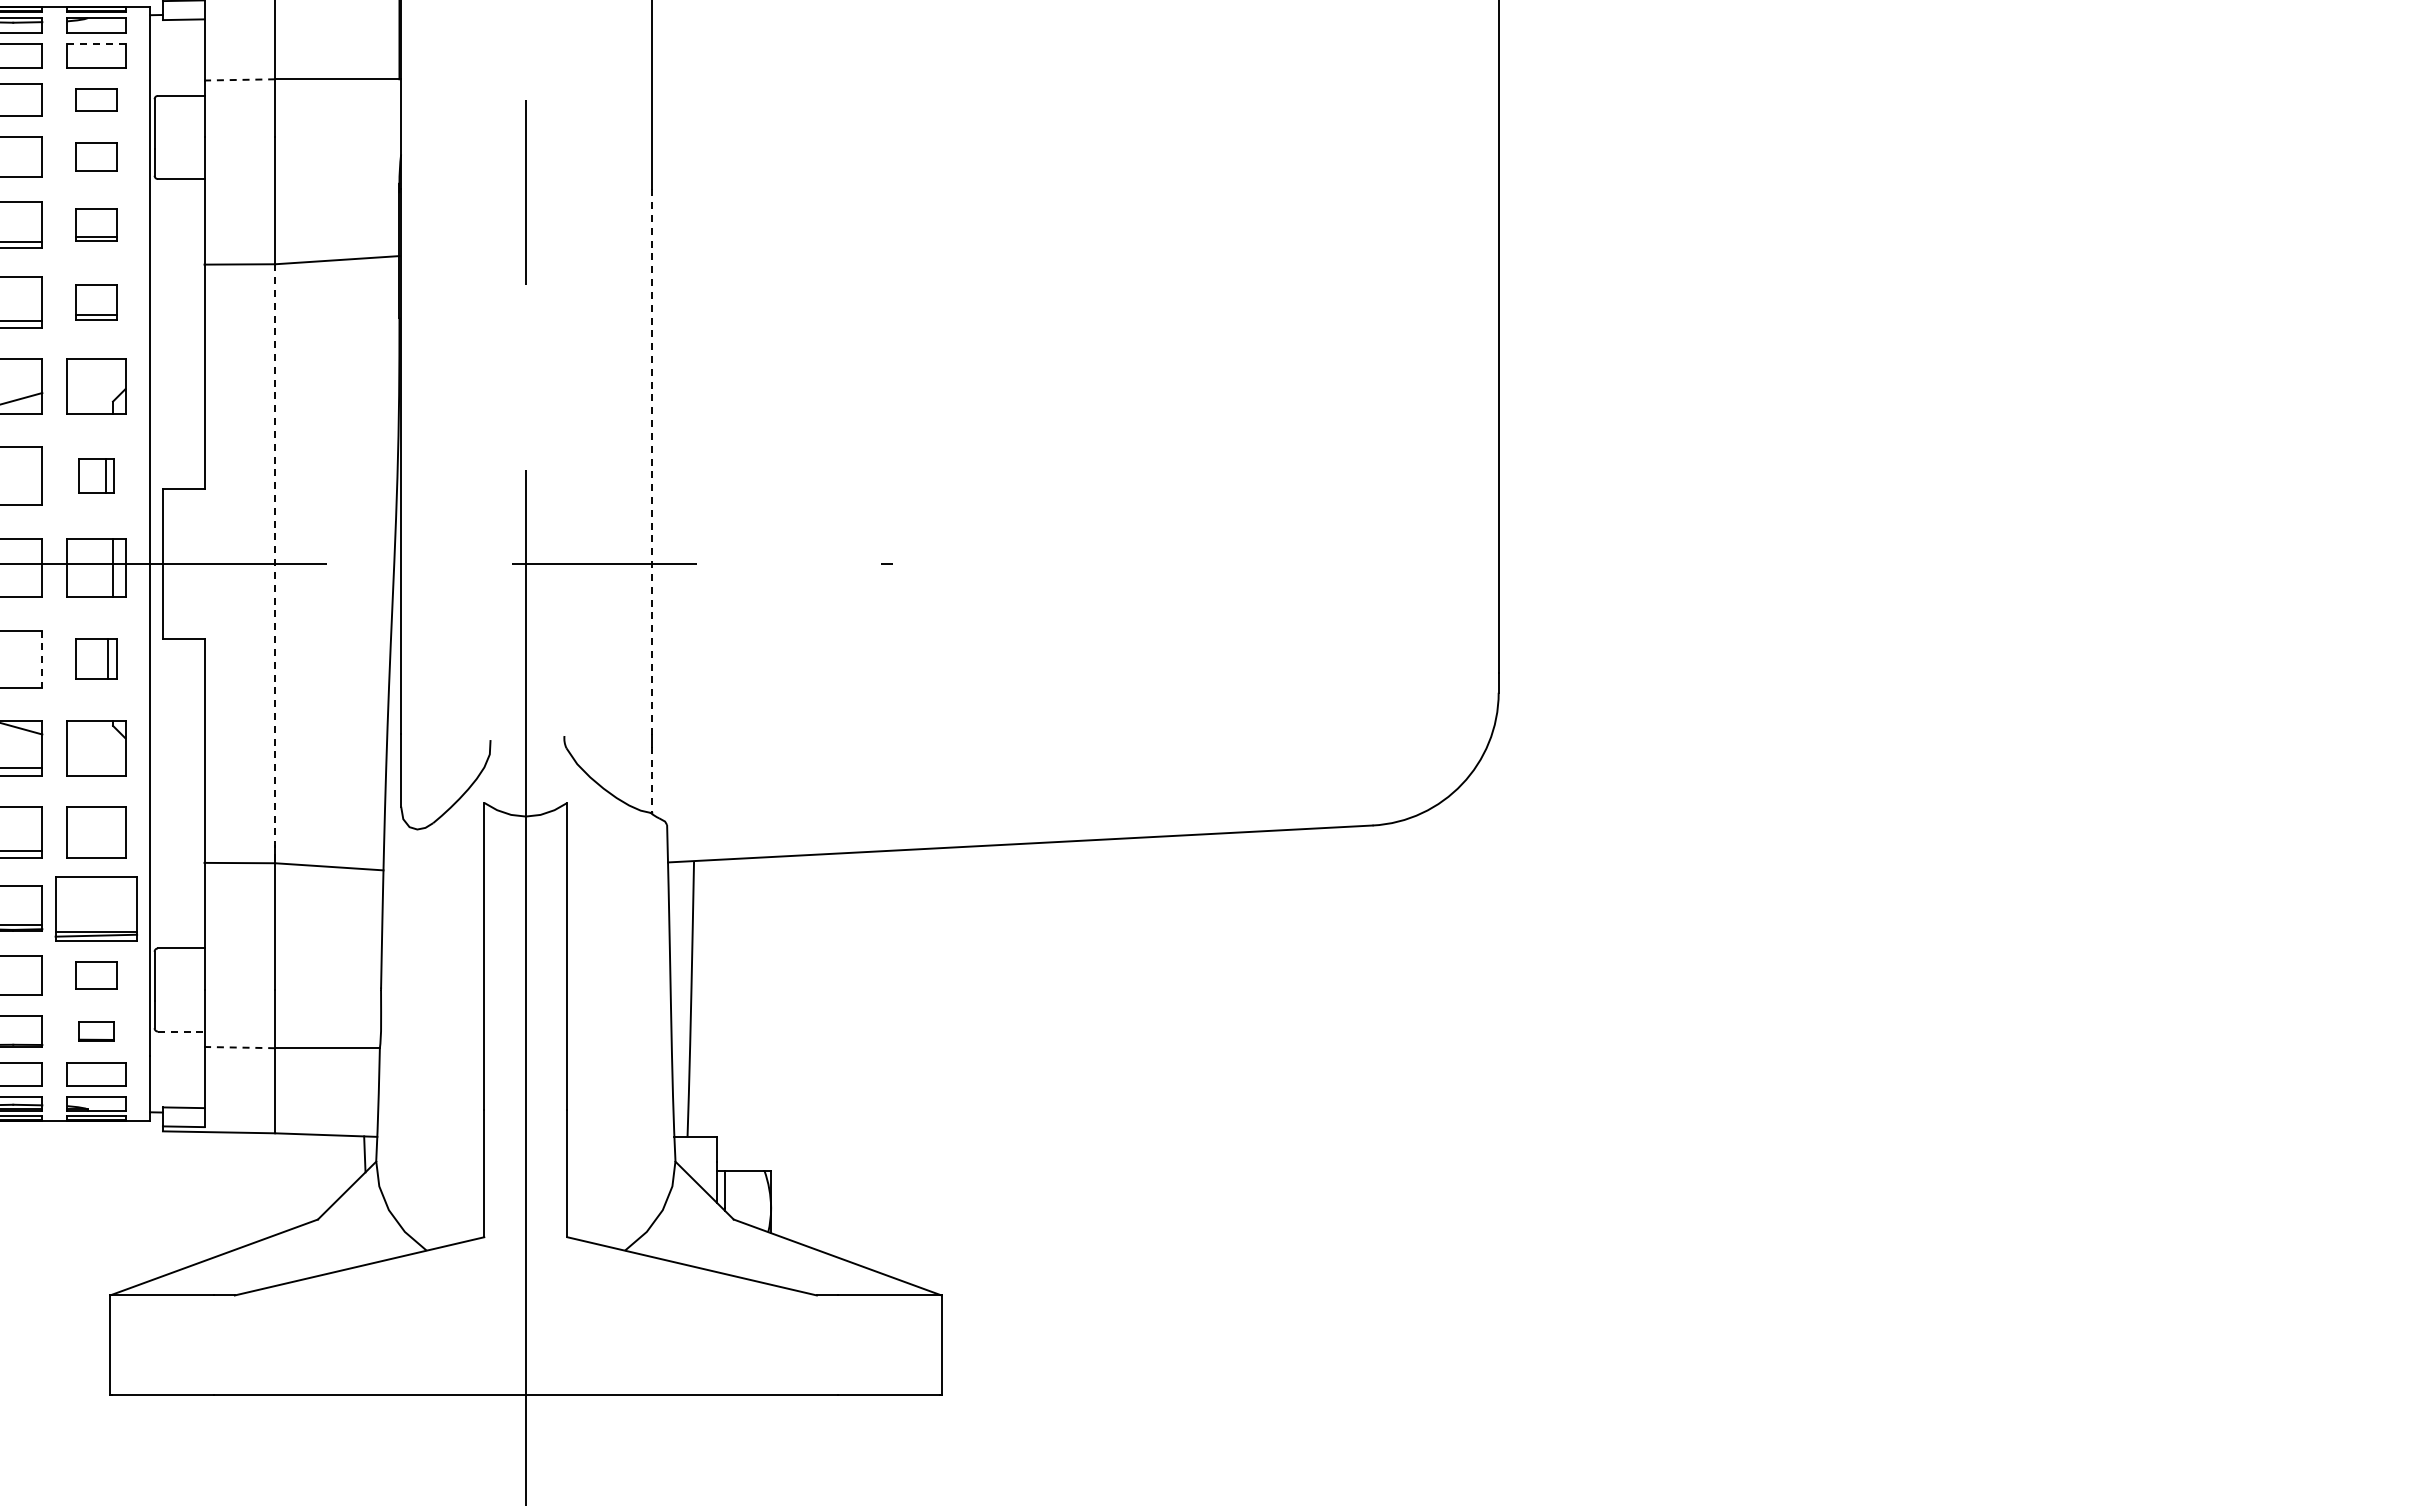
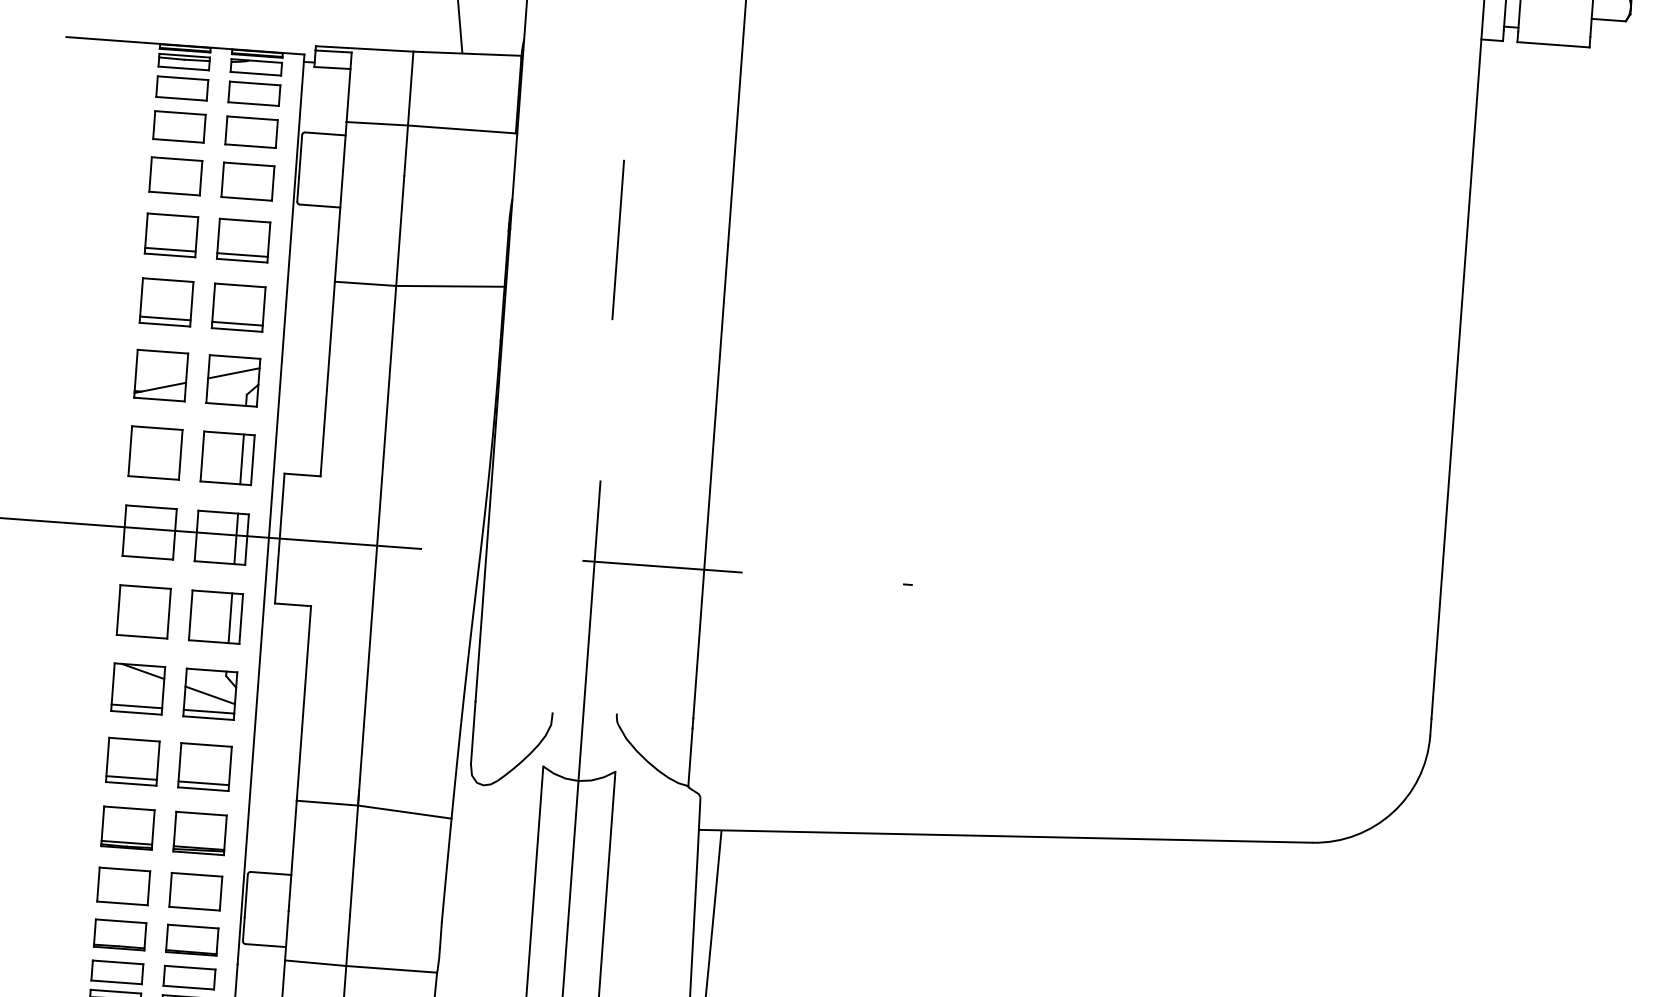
line: (96, 44) -> (255, 83), dashed -> solid
line: (239, 79) -> (377, 123), dashed -> solid
part: (96, 99) -> (251, 131), size x1.43
part: (96, 156) -> (248, 181), size x1.43
part: (96, 224) -> (243, 240), size x1.43
part: (96, 302) -> (238, 307), size x1.43
line: (96, 378) -> (233, 373), added
line: (652, 462) -> (710, 481), dashed -> solid
part: (96, 475) -> (227, 457), size x1.67
line: (275, 564) -> (377, 546), dashed -> solid
line: (42, 659) -> (169, 613), dashed -> solid
part: (96, 659) -> (216, 617), size x1.43
line: (96, 749) -> (210, 695), added
line: (96, 768) -> (209, 711), added
line: (652, 780) -> (690, 757), dashed -> solid
line: (96, 850) -> (203, 783), added
part: (96, 908) -> (200, 833), size x0.71
part: (96, 975) -> (195, 891), size x1.43
part: (96, 1031) -> (192, 940), size x1.67
line: (181, 1031) -> (266, 945), dashed -> solid
line: (239, 1047) -> (315, 963), dashed -> solid

